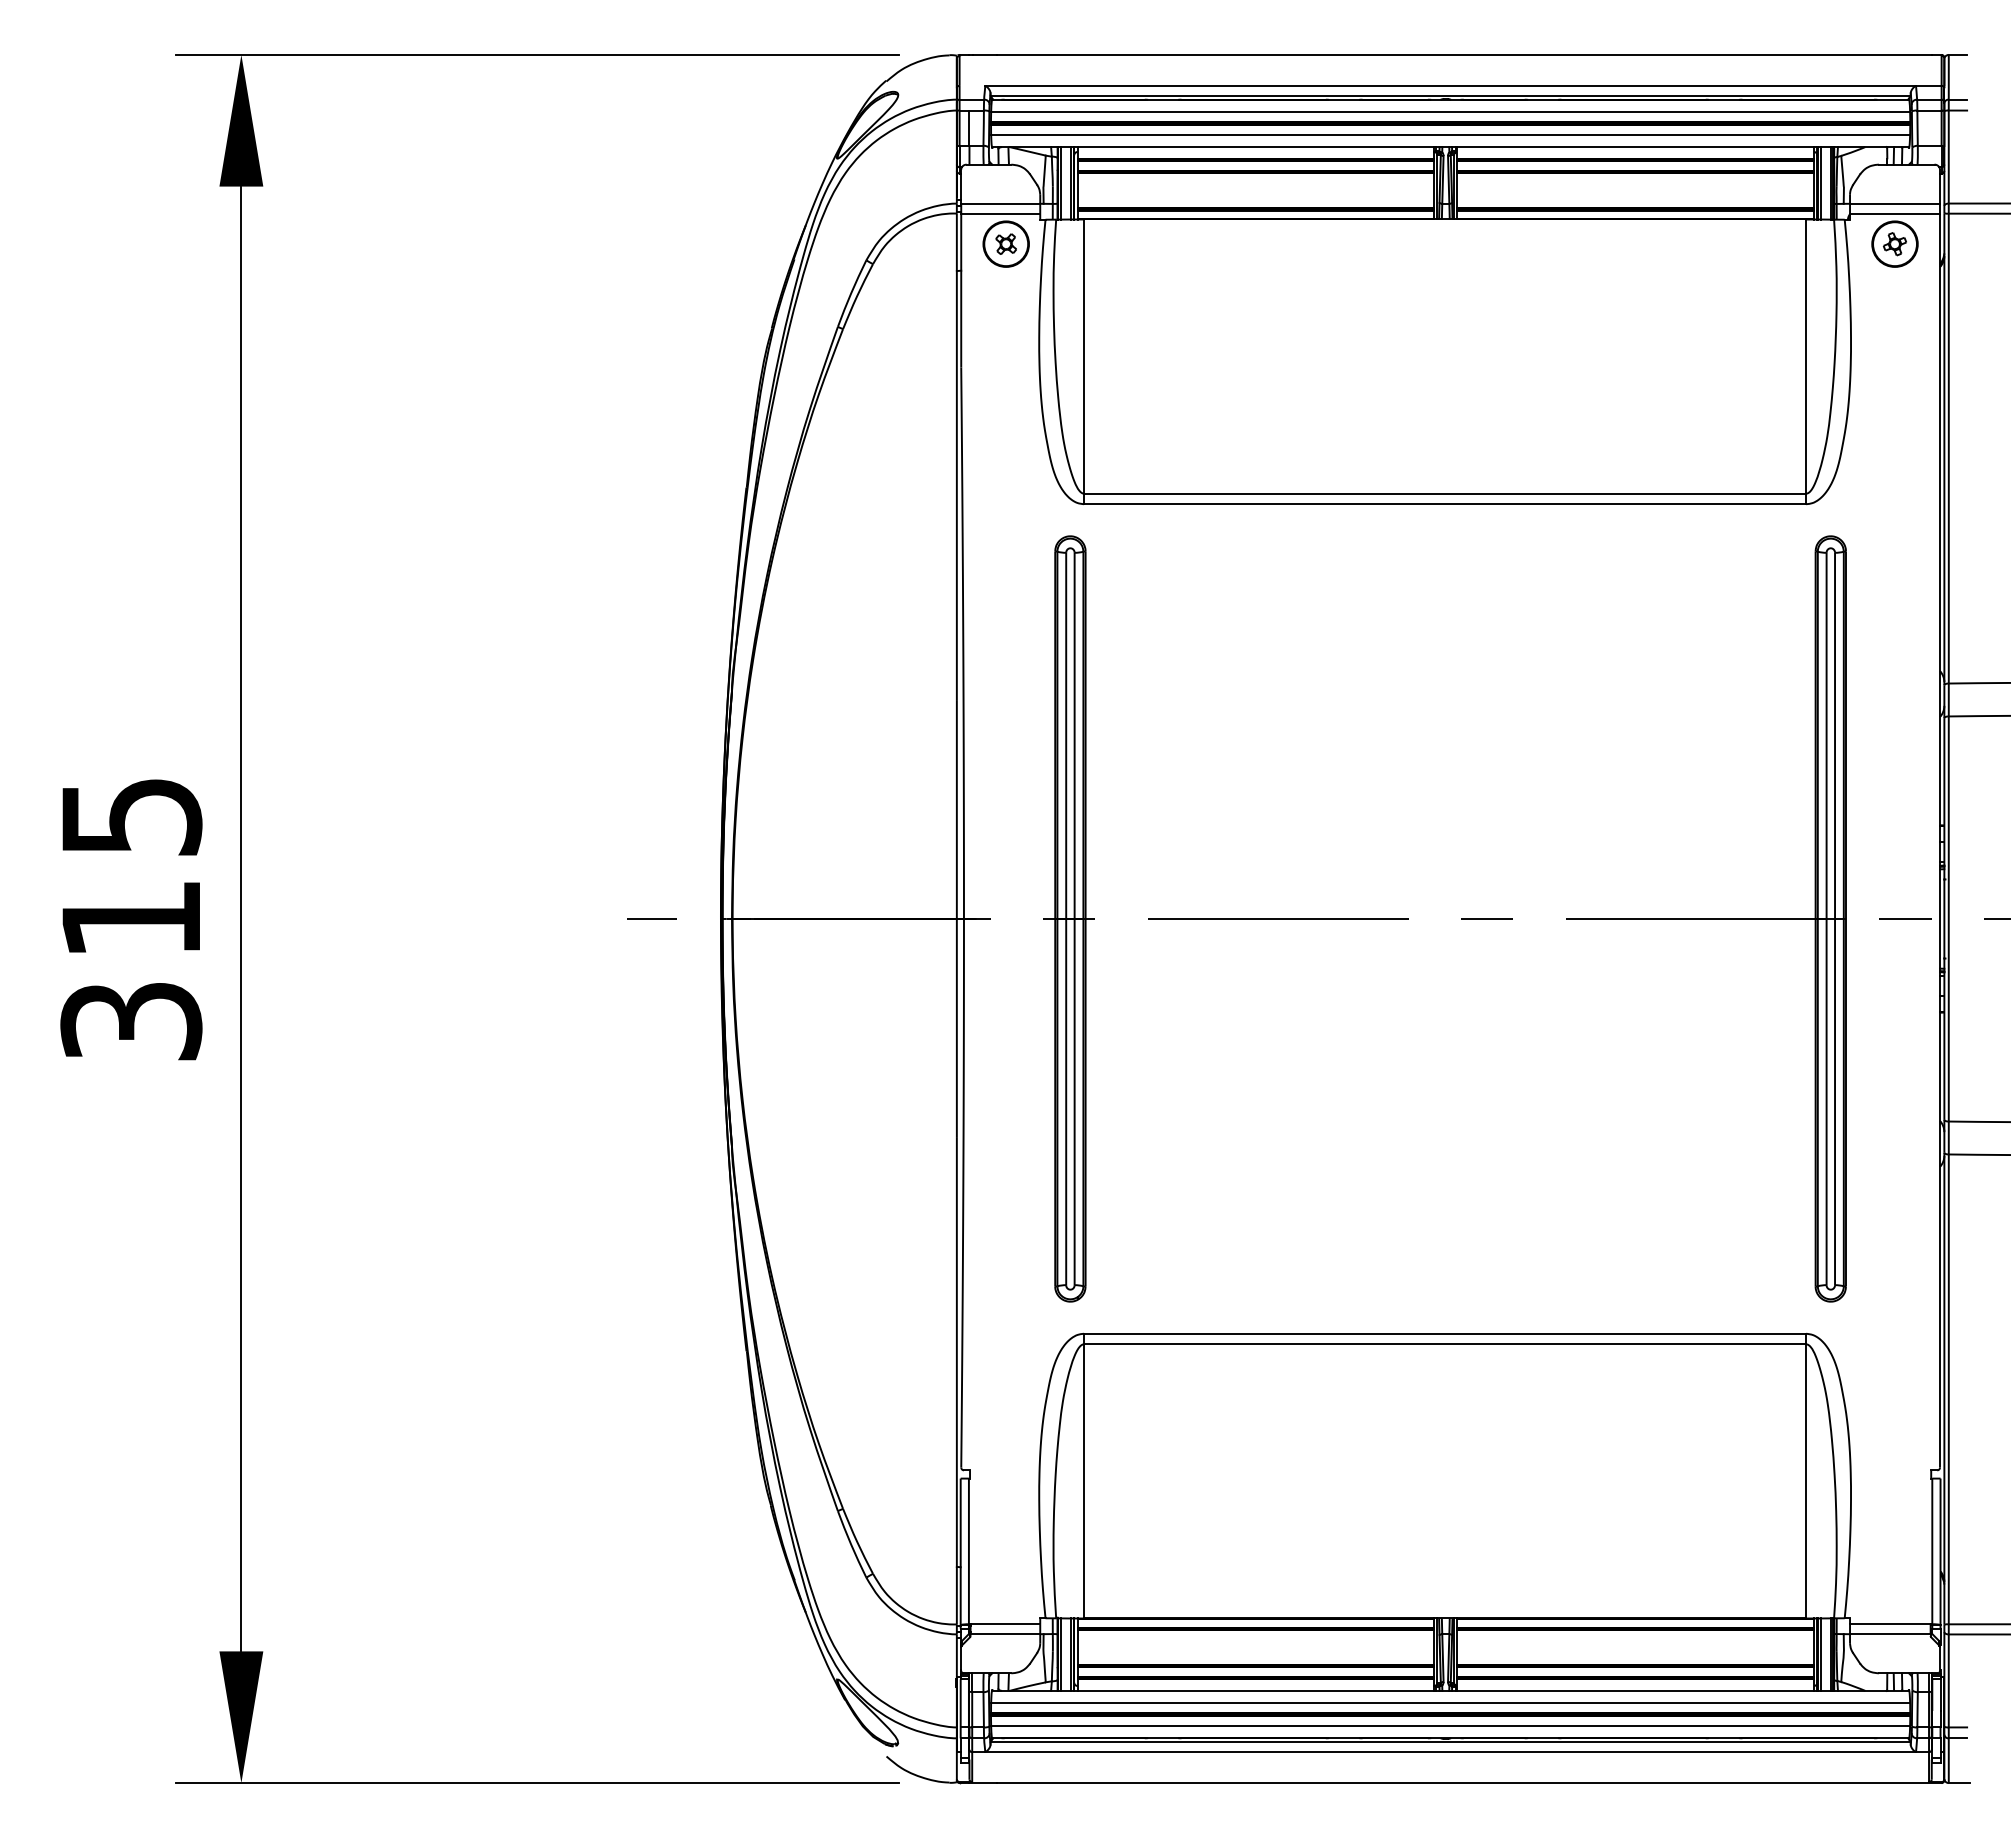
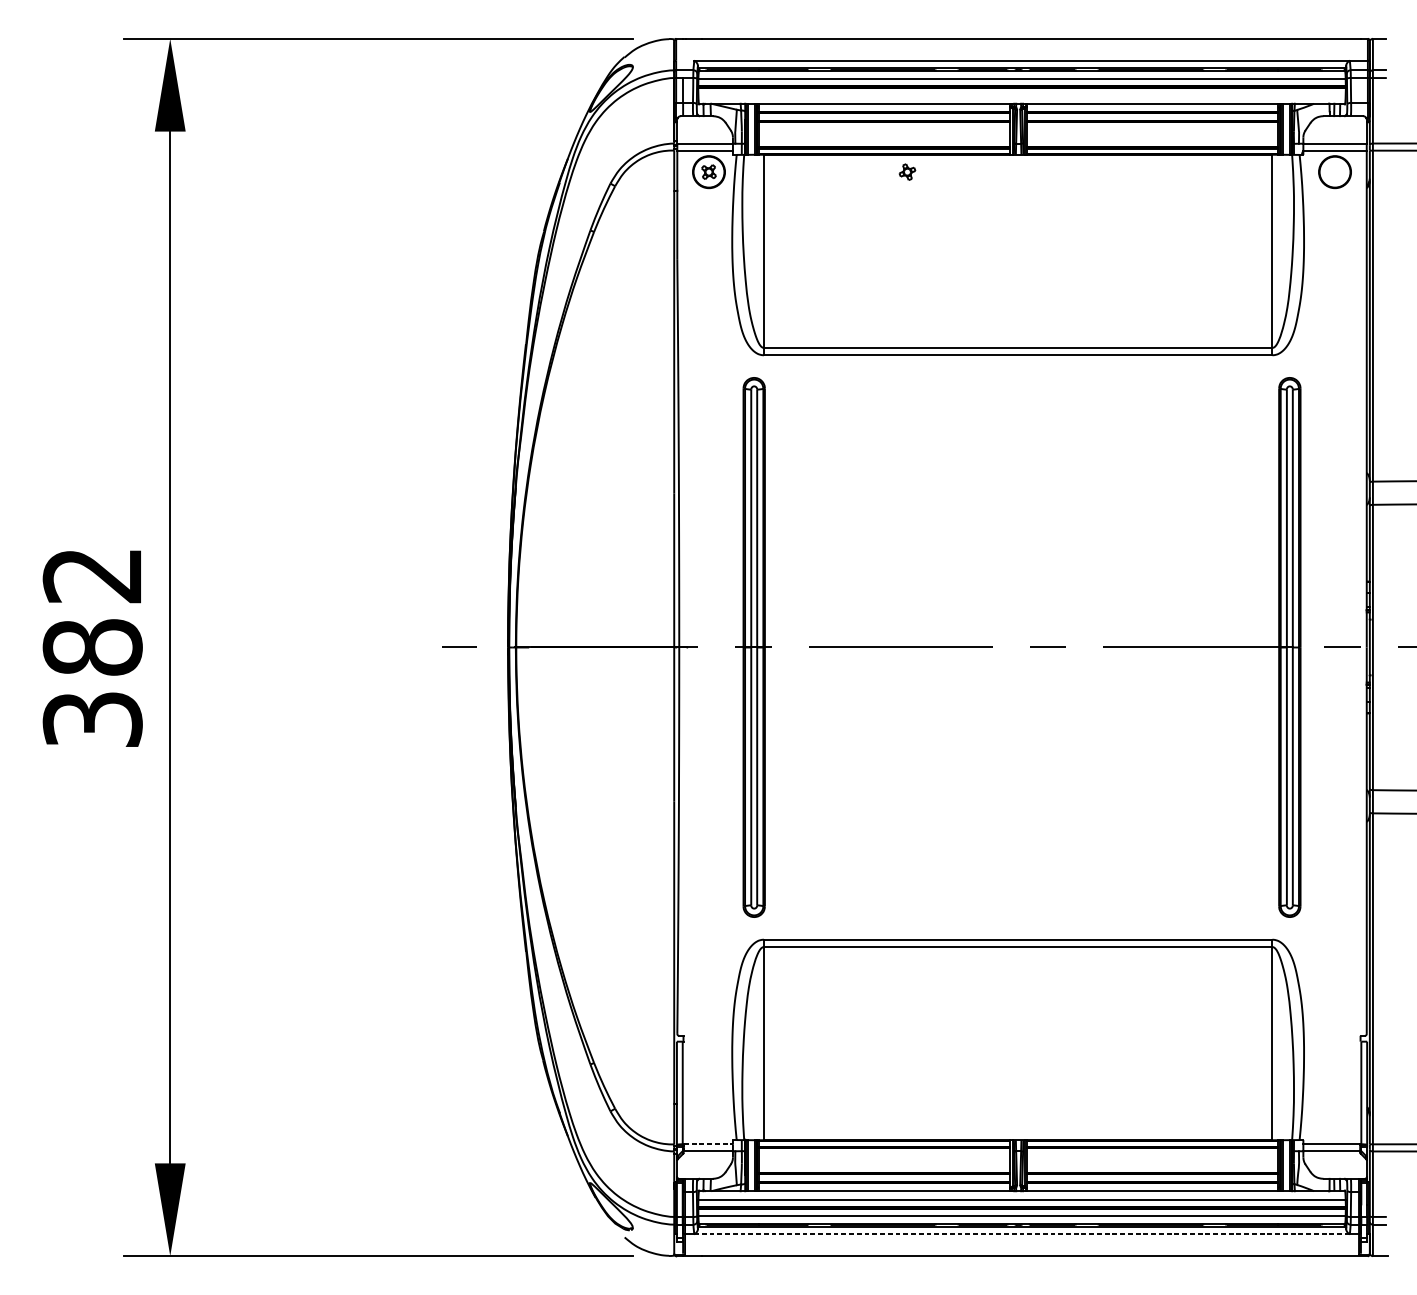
line: (1450, 134) -> (1021, 94), removed
part: (1894, 244) -> (907, 172), moved
text: (131, 869) -> (92, 612), 315 -> 382
line: (1005, 1624) -> (708, 1144), solid -> dashed
line: (1450, 1752) -> (1021, 1234), solid -> dashed

